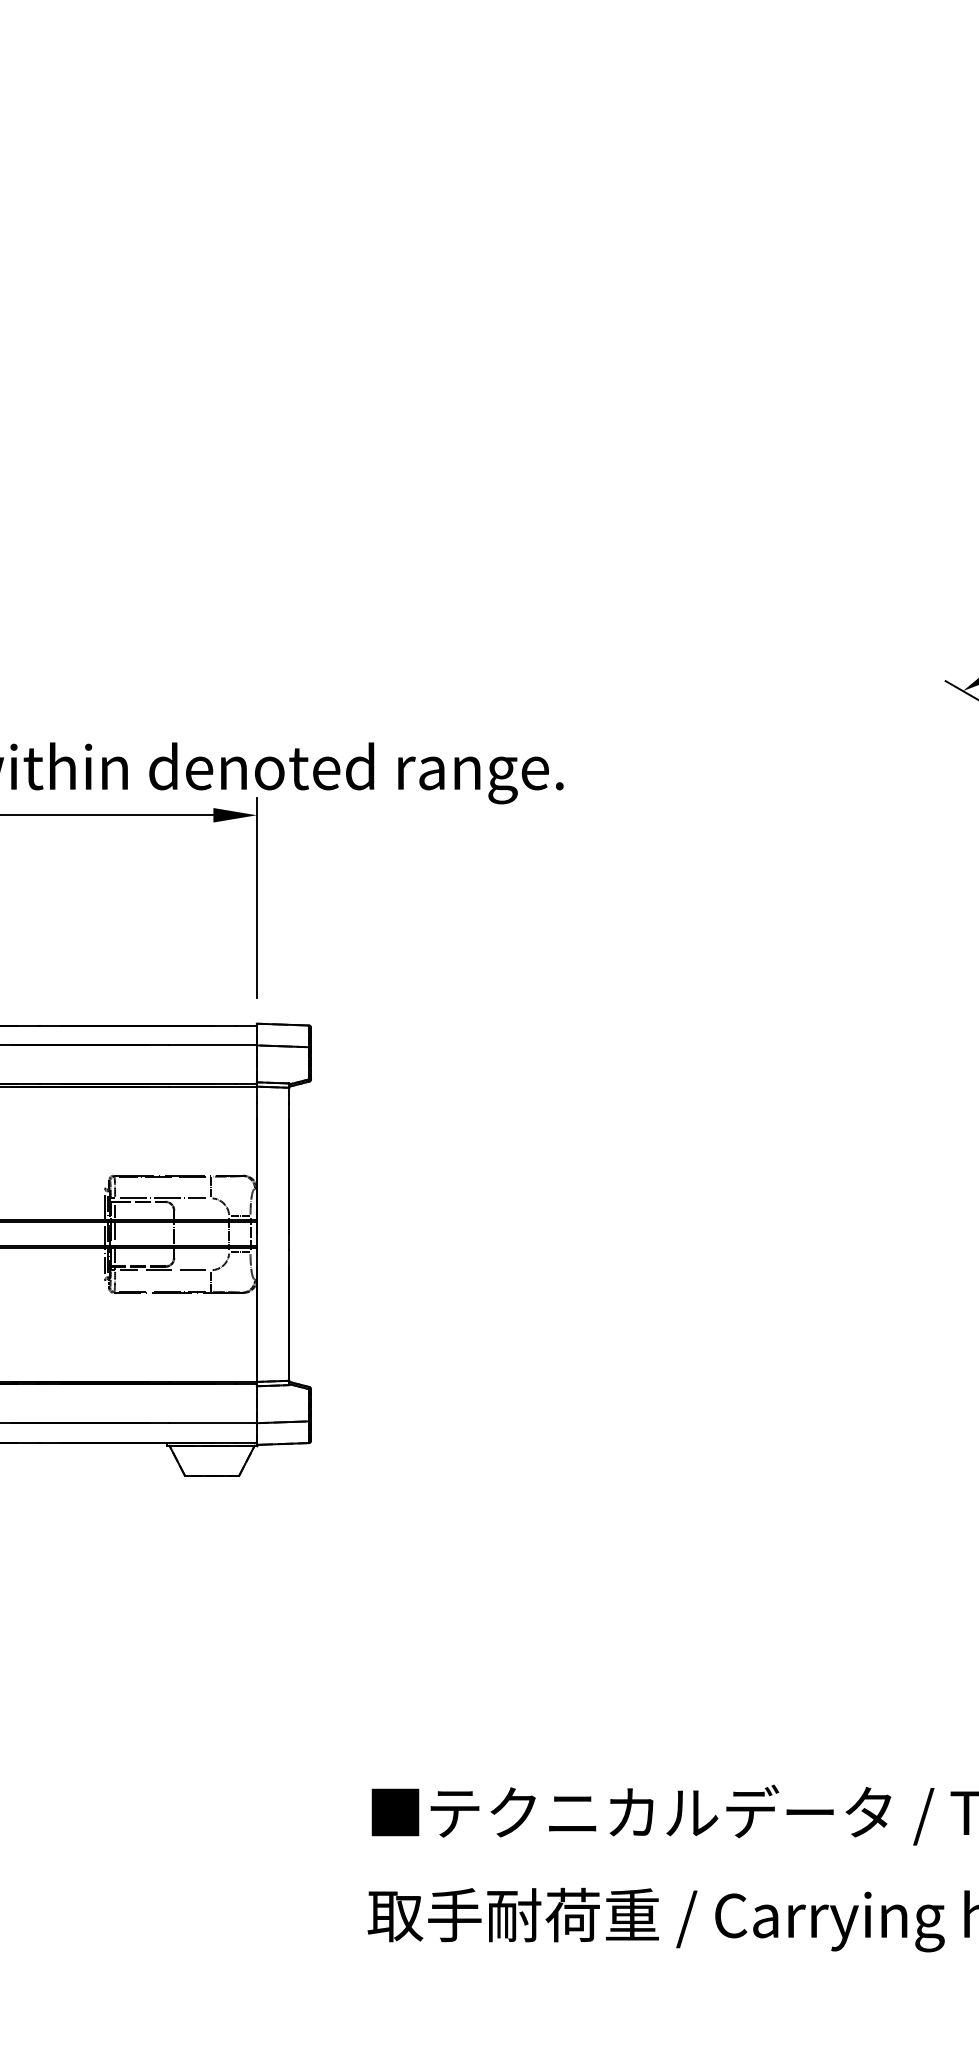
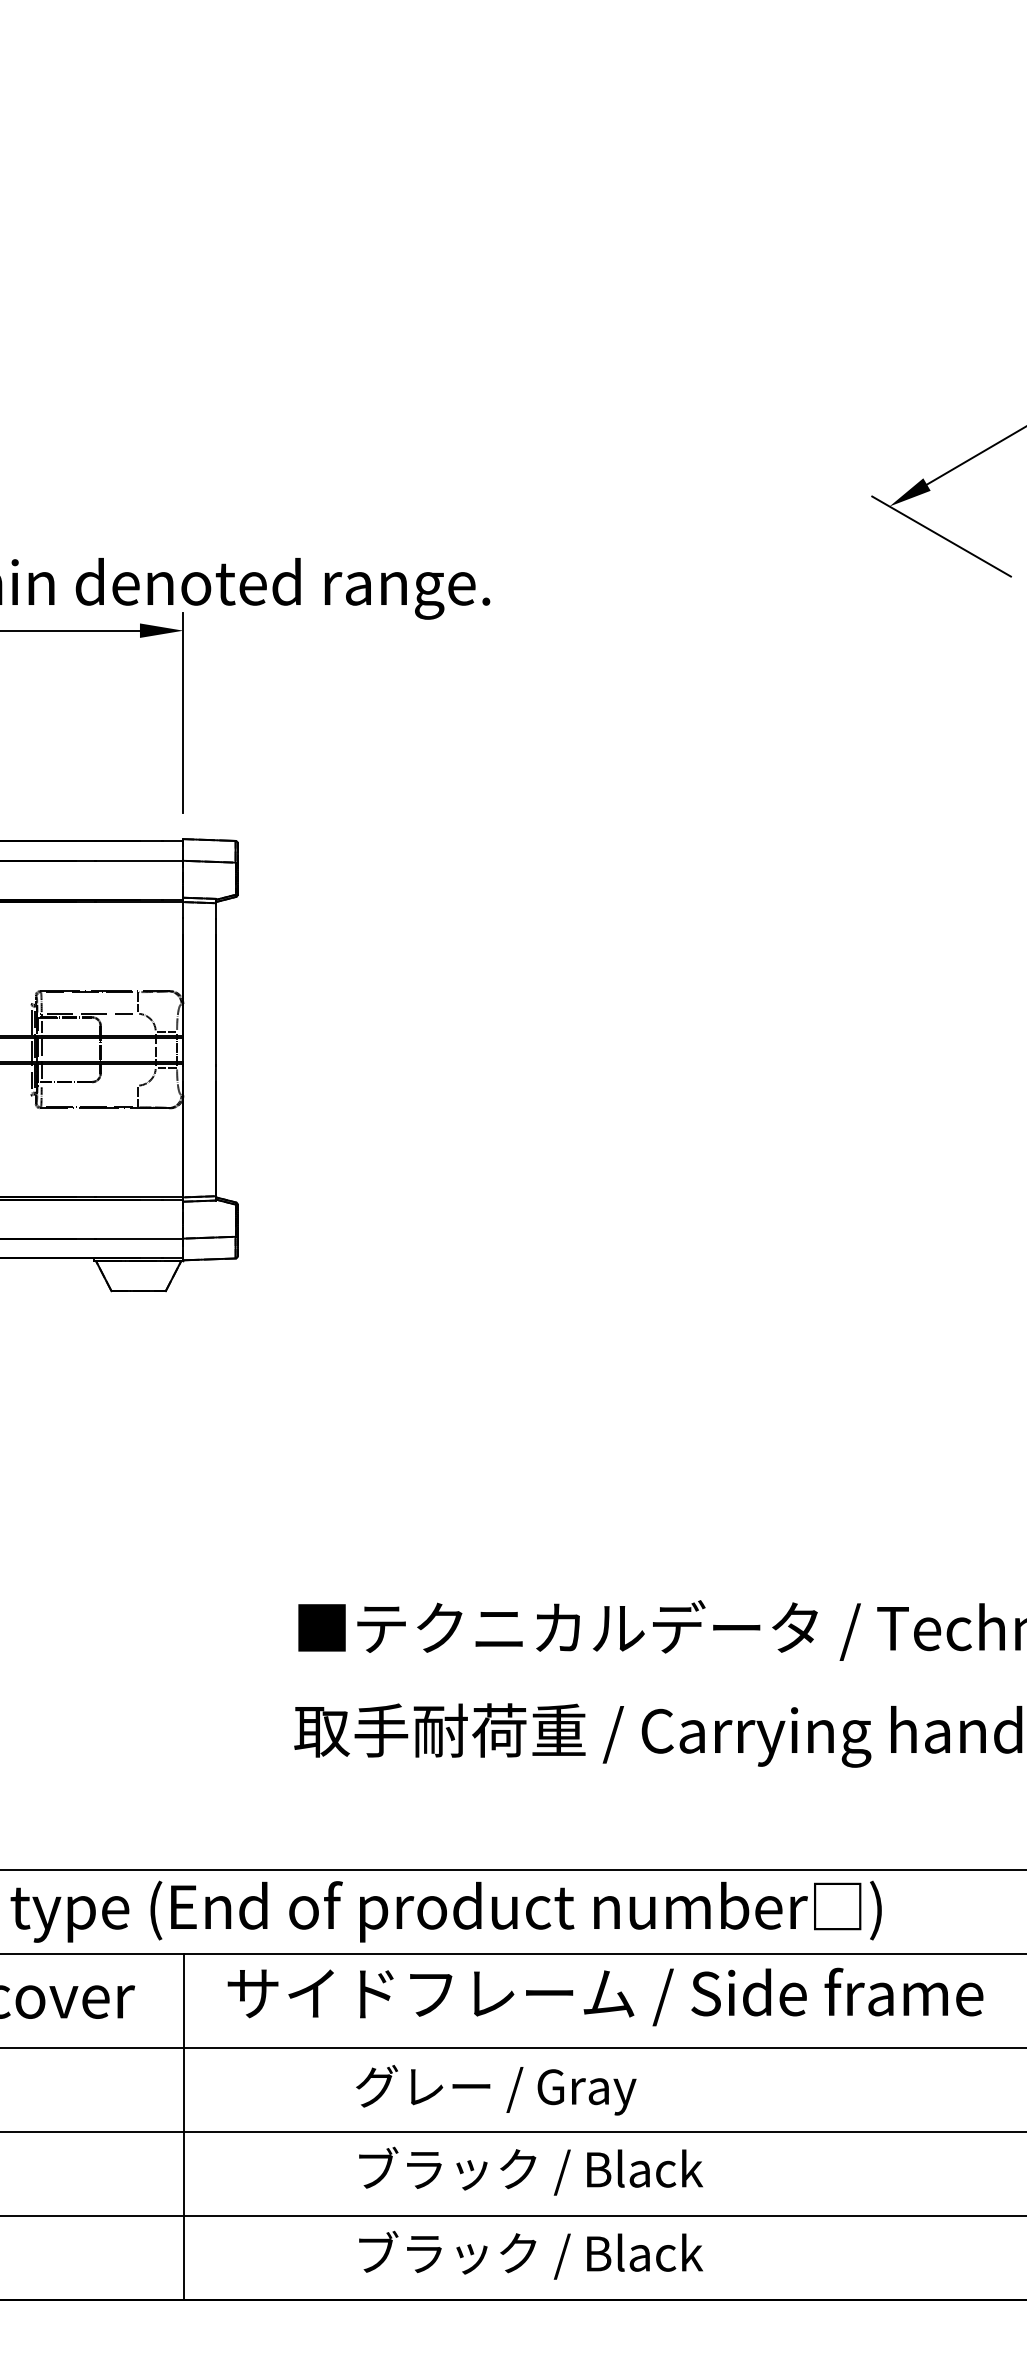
line: (162, 1270) -> (89, 1085), removed

